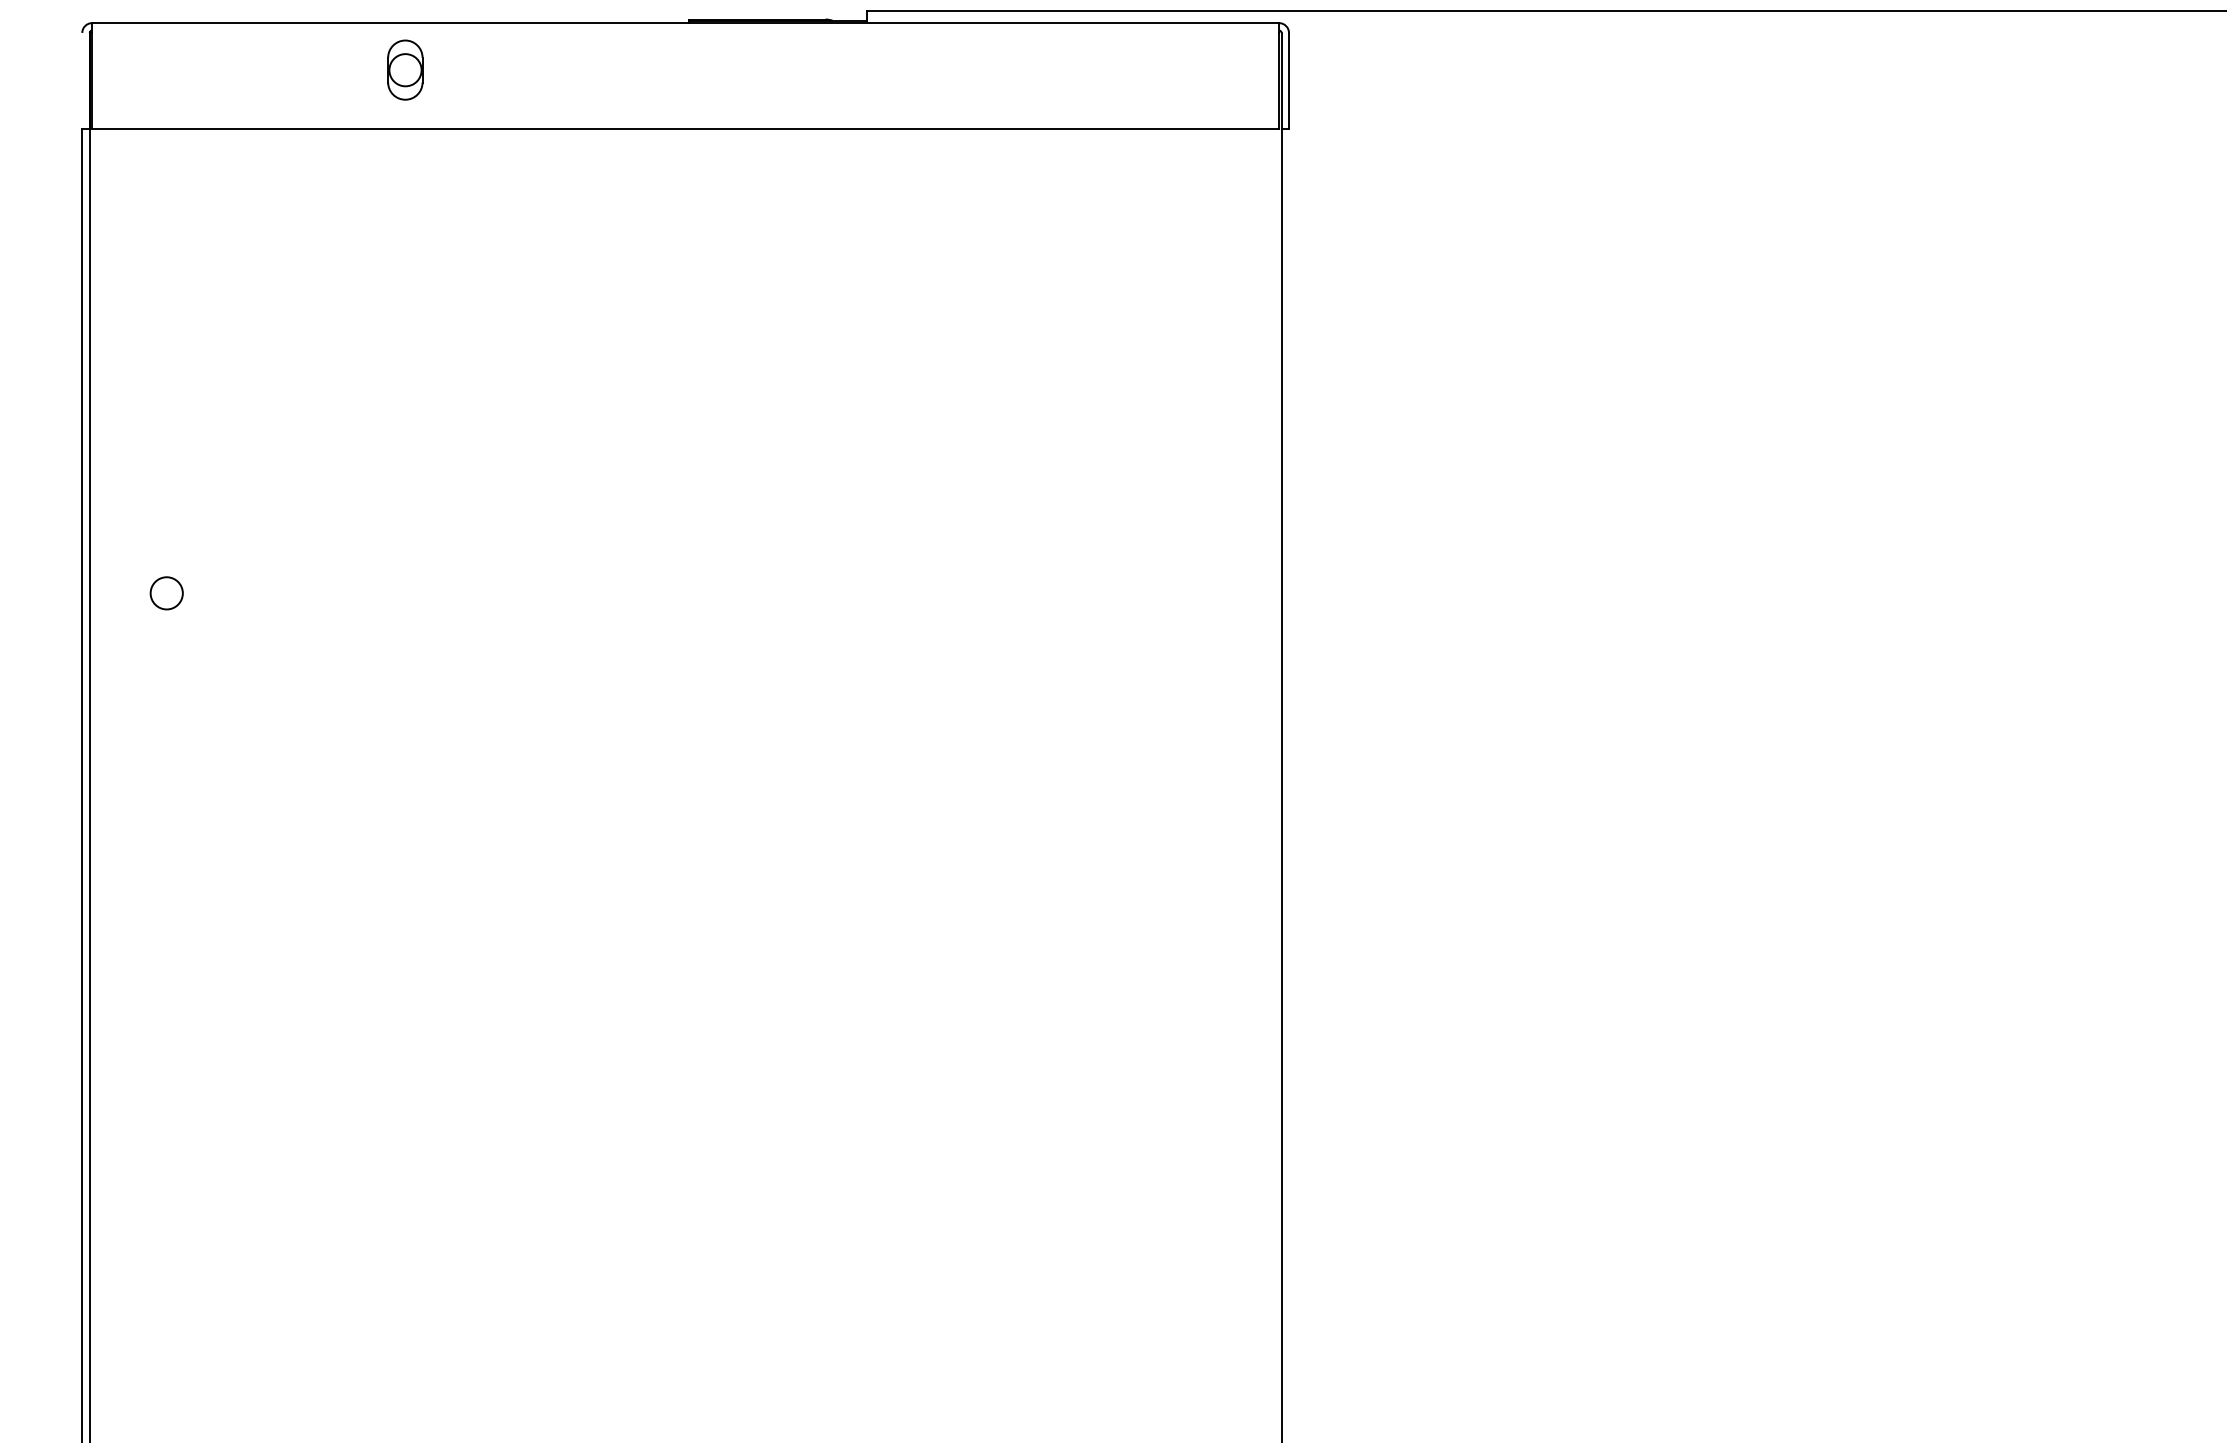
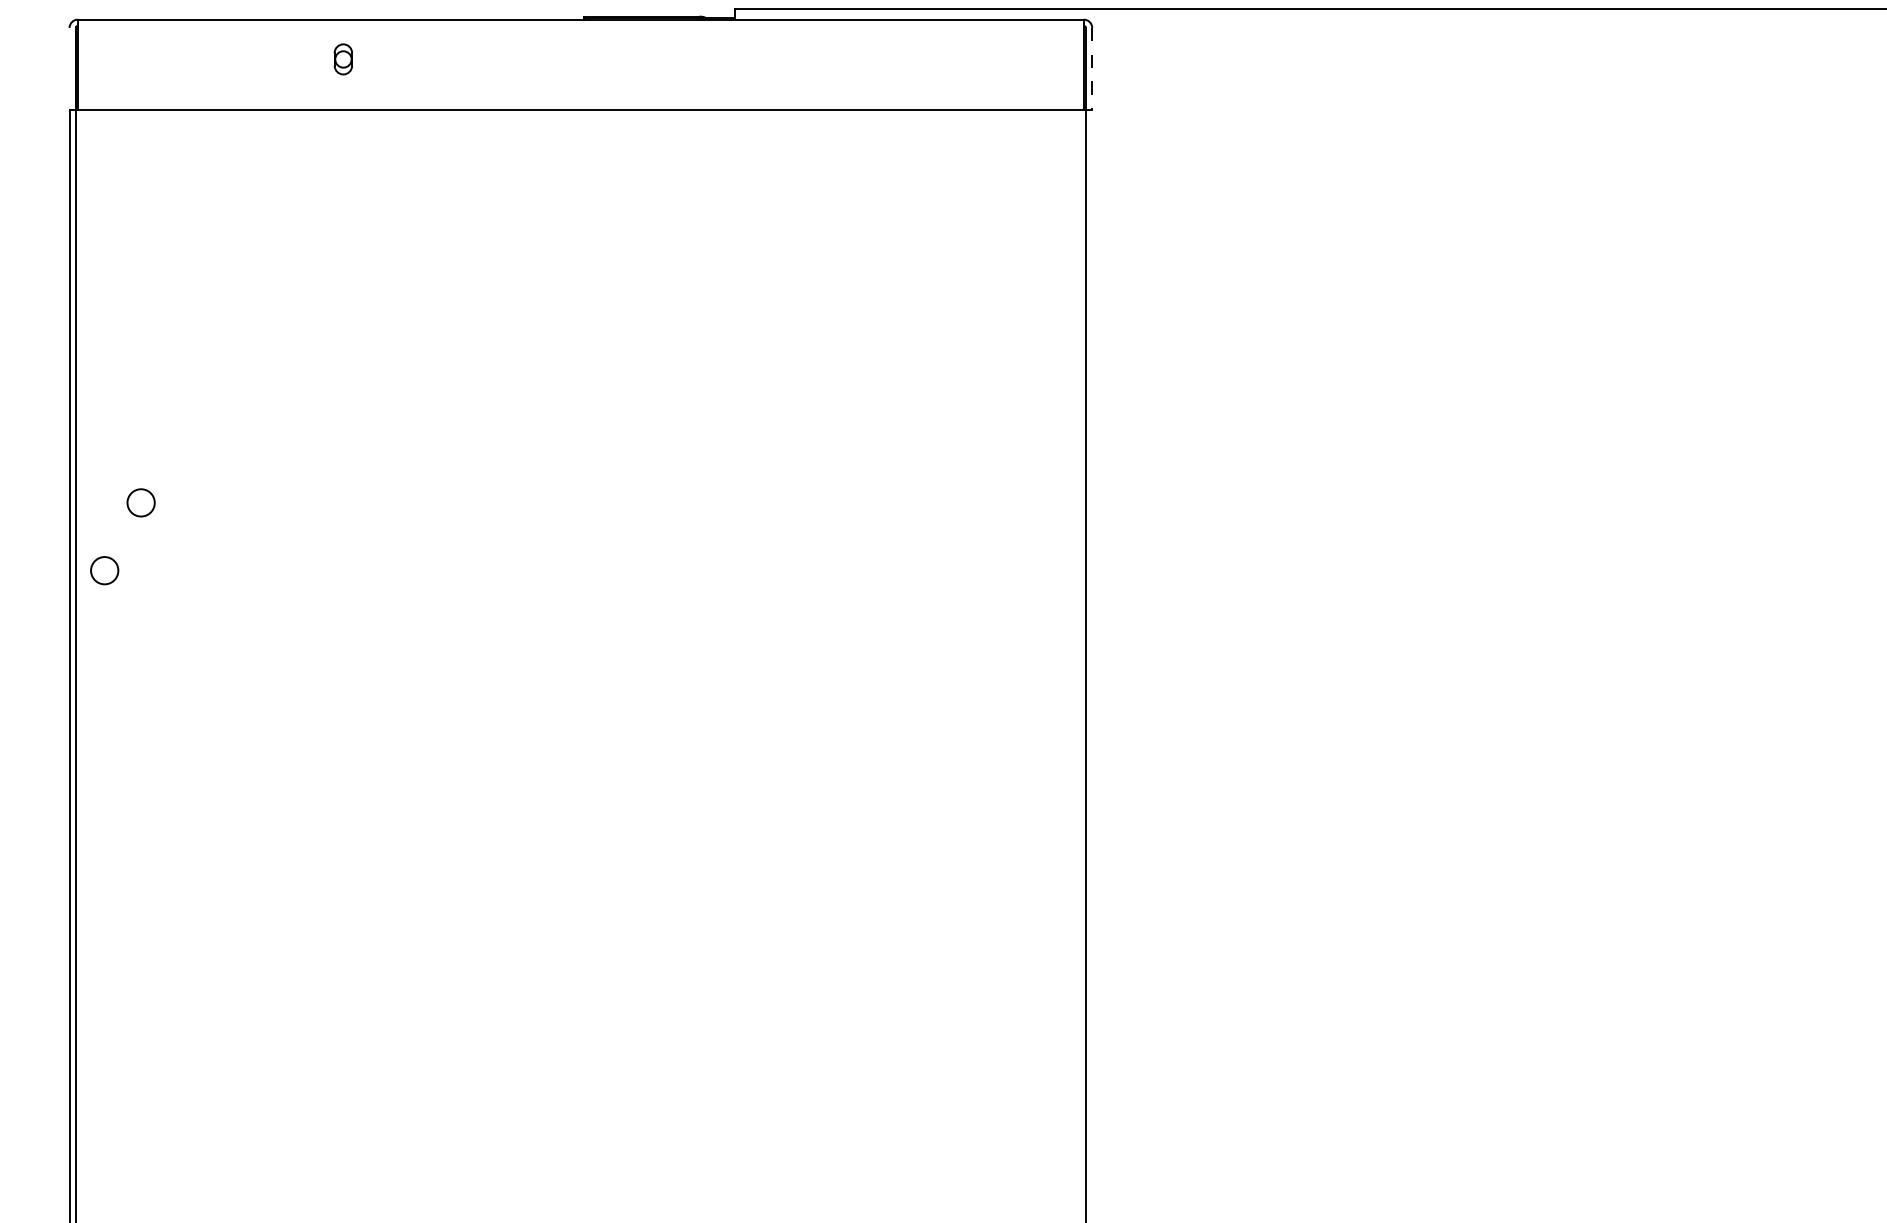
part: (405, 69) -> (343, 58), size x0.6
line: (1289, 81) -> (1092, 69), solid -> dashed
circle: (123, 673) -> (104, 570), added

